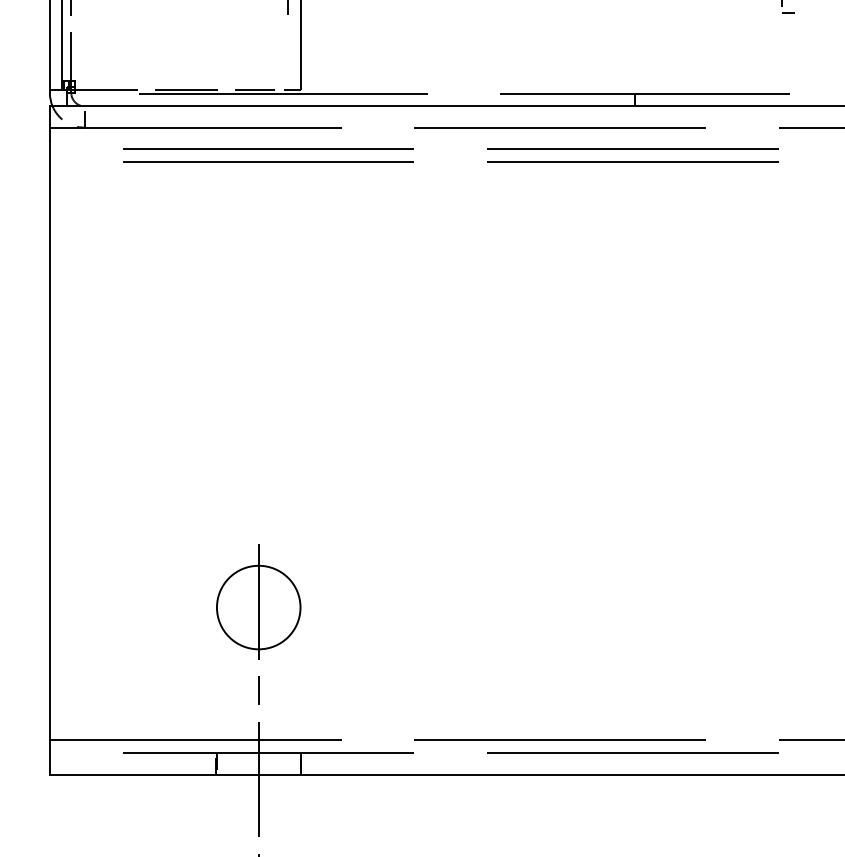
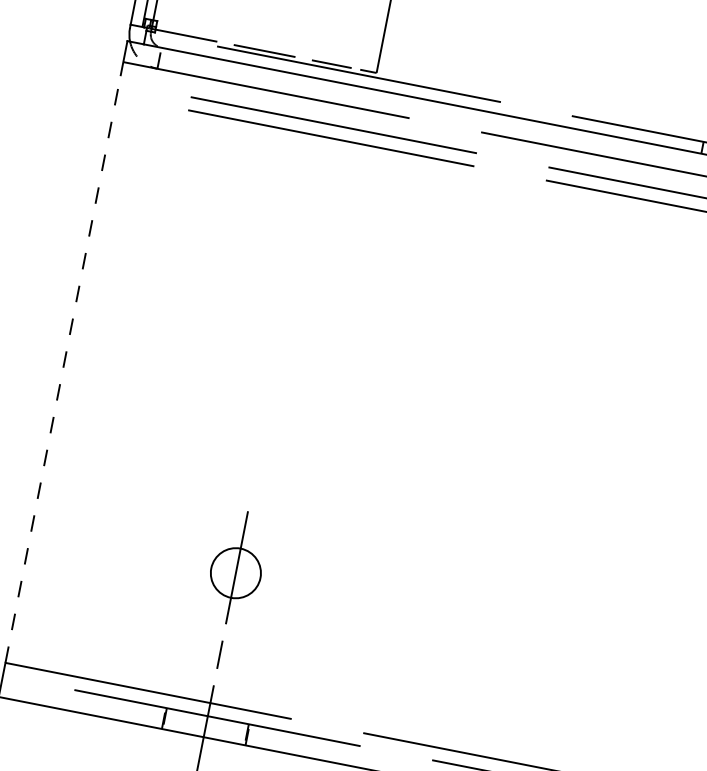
line: (49, 439) -> (62, 368), solid -> dashed
circle: (258, 607) -> (235, 573), size x0.6

